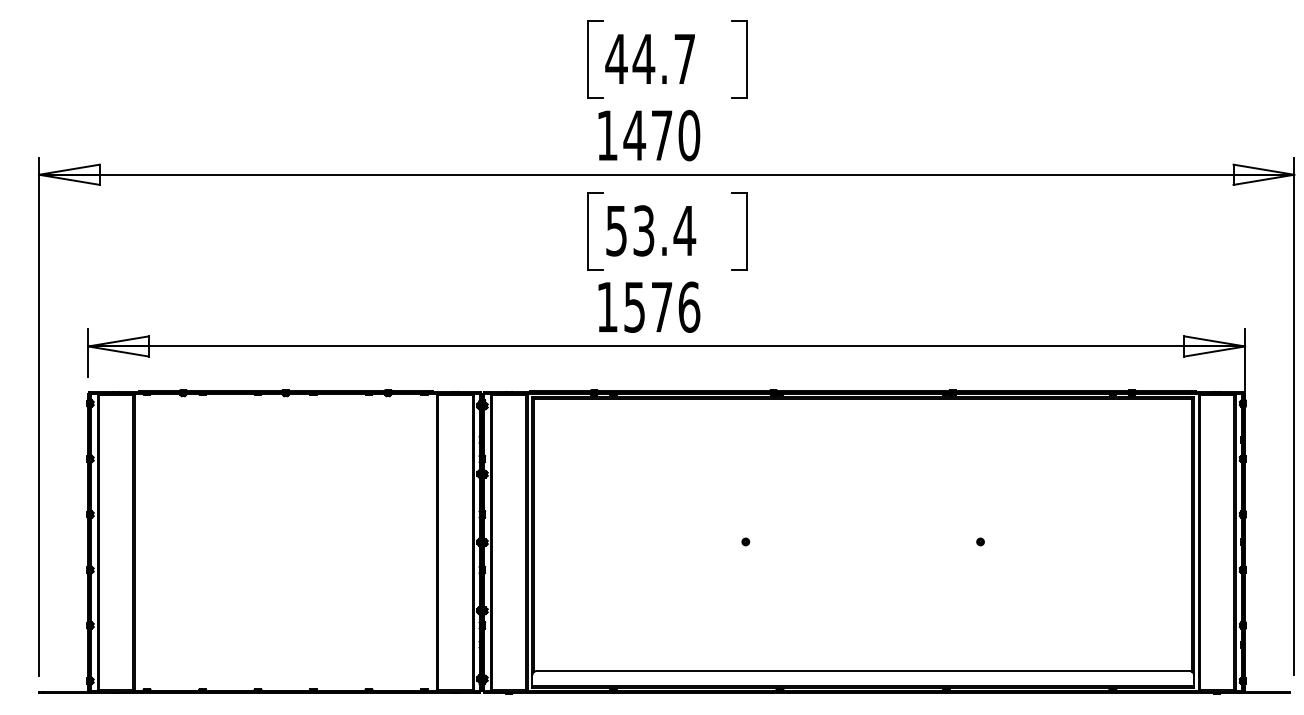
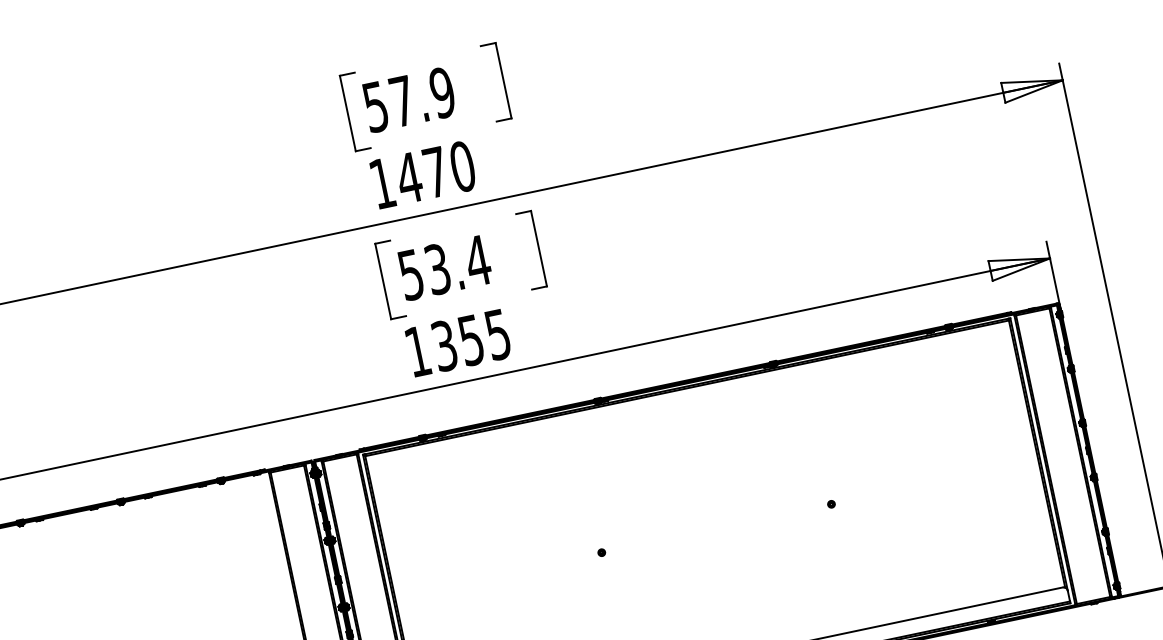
text: (650, 58) -> (408, 99), 44.7 -> 57.9
text: (662, 306) -> (471, 339), 1576 -> 1355

